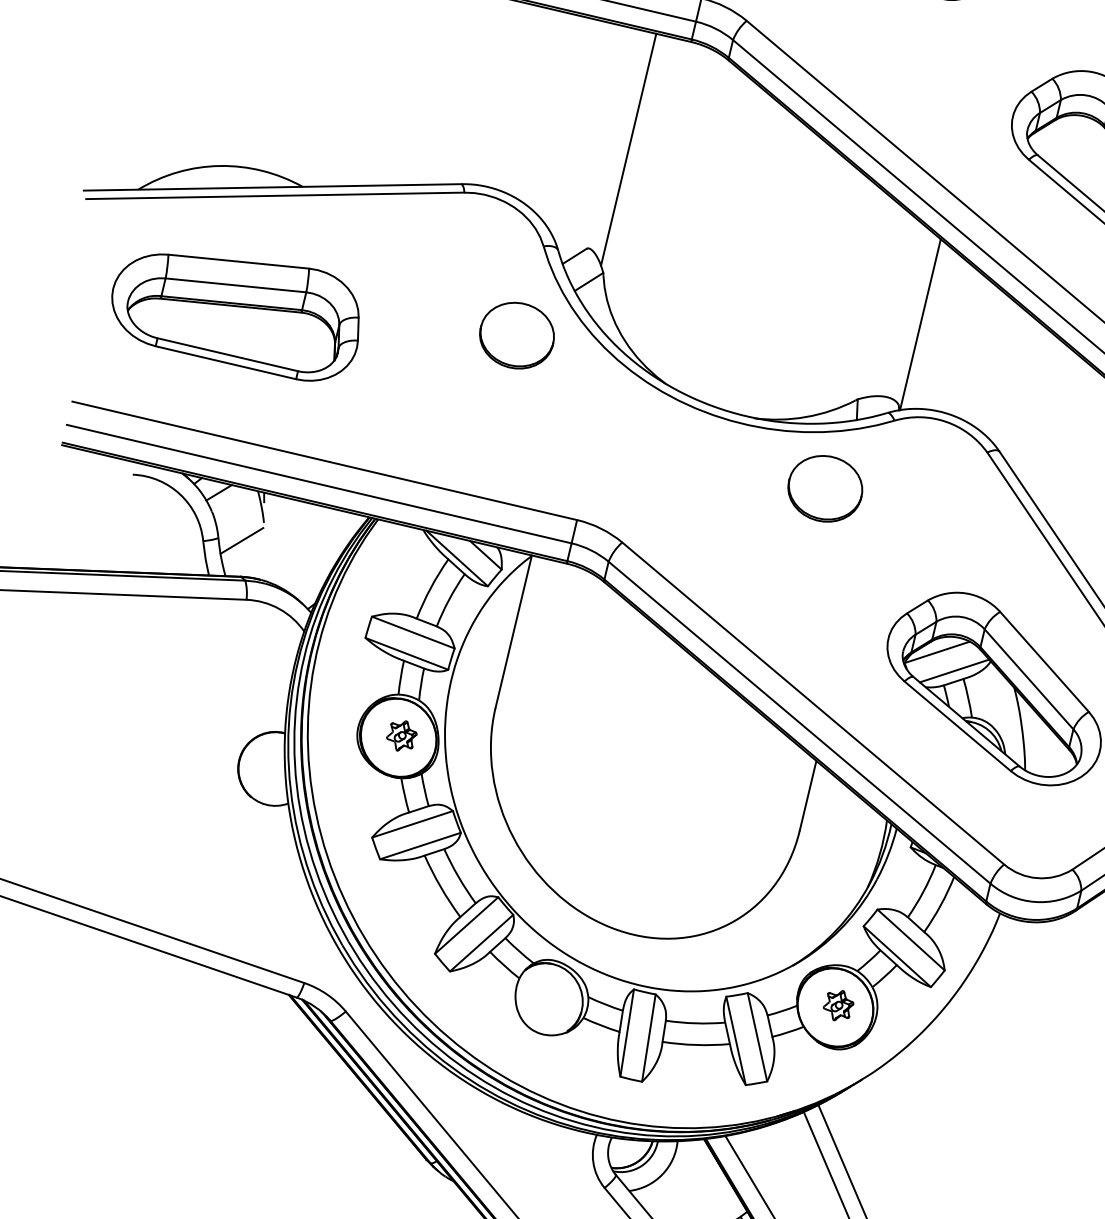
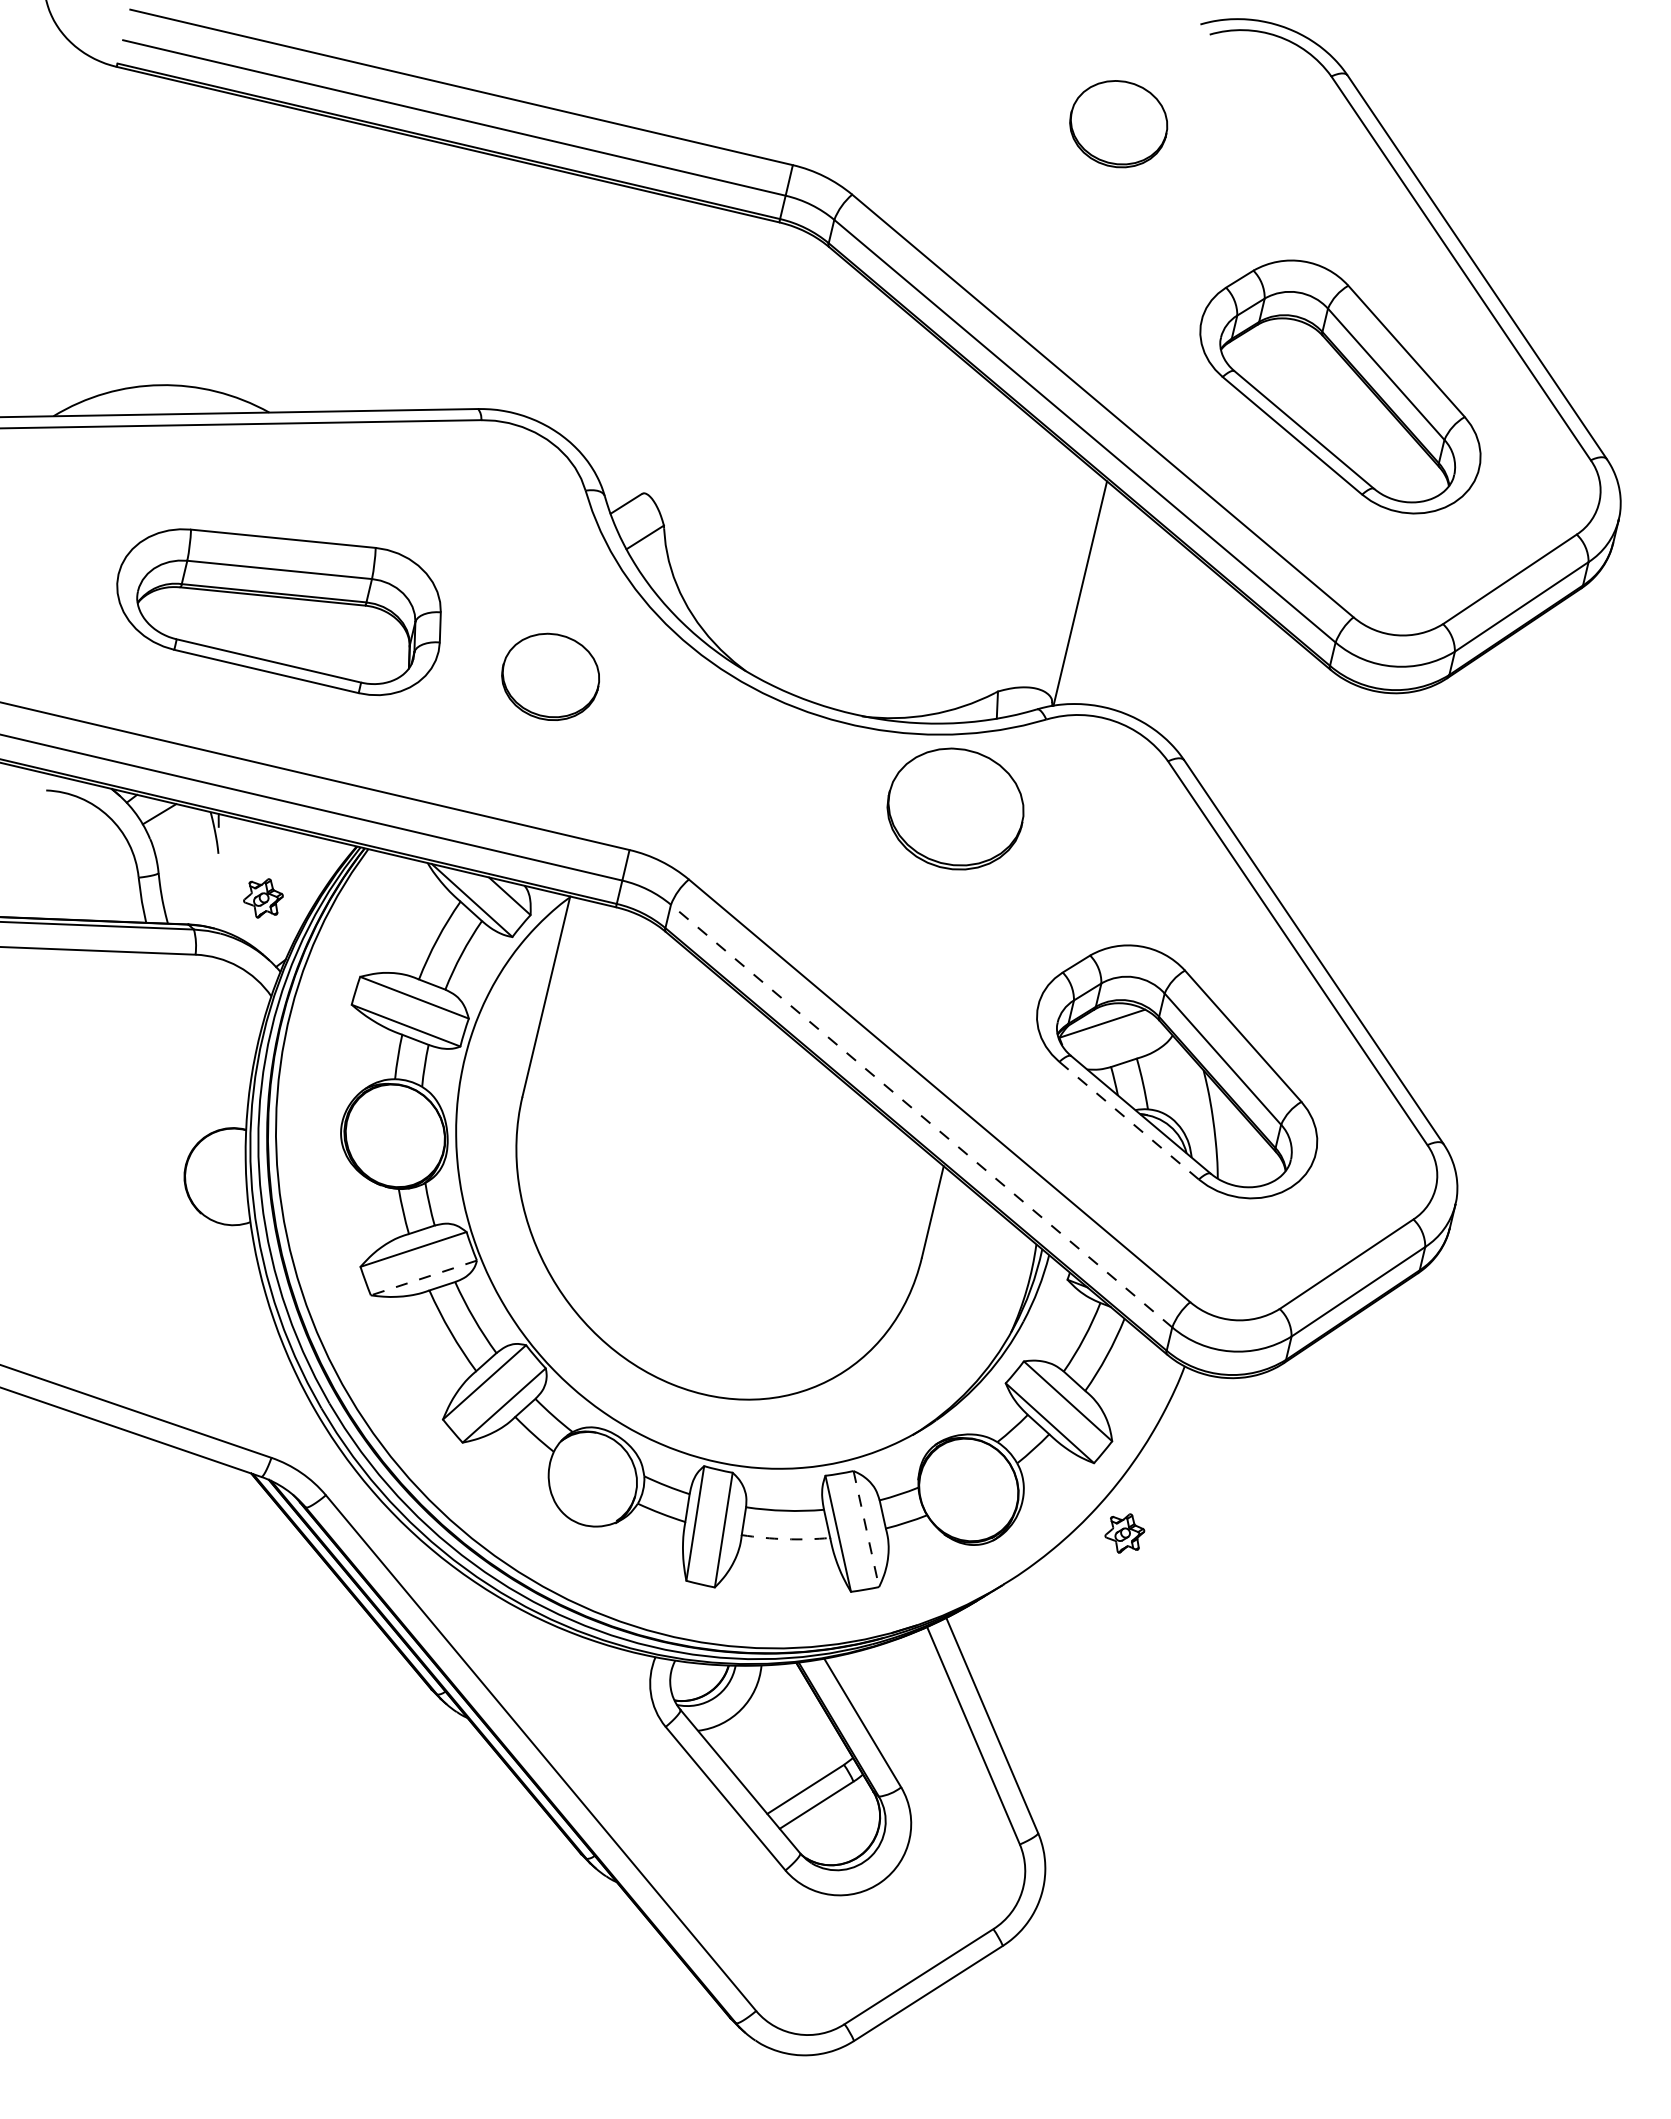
line: (628, 149) -> (696, 363), removed
part: (235, 317) -> (278, 612), moved
part: (516, 335) -> (550, 676), moved
part: (824, 488) -> (954, 808), size x1.4
line: (241, 541) -> (189, 877), removed
line: (954, 671) -> (1124, 1048), removed
line: (799, 723) -> (921, 1116), solid -> dashed
line: (957, 726) -> (1128, 1120), solid -> dashed
part: (401, 735) -> (263, 898), moved
line: (420, 845) -> (423, 1277), solid -> dashed
part: (838, 1005) -> (1124, 1533), moved
line: (757, 1037) -> (866, 1529), solid -> dashed
arc: (695, 1045) -> (785, 1539), solid -> dashed

